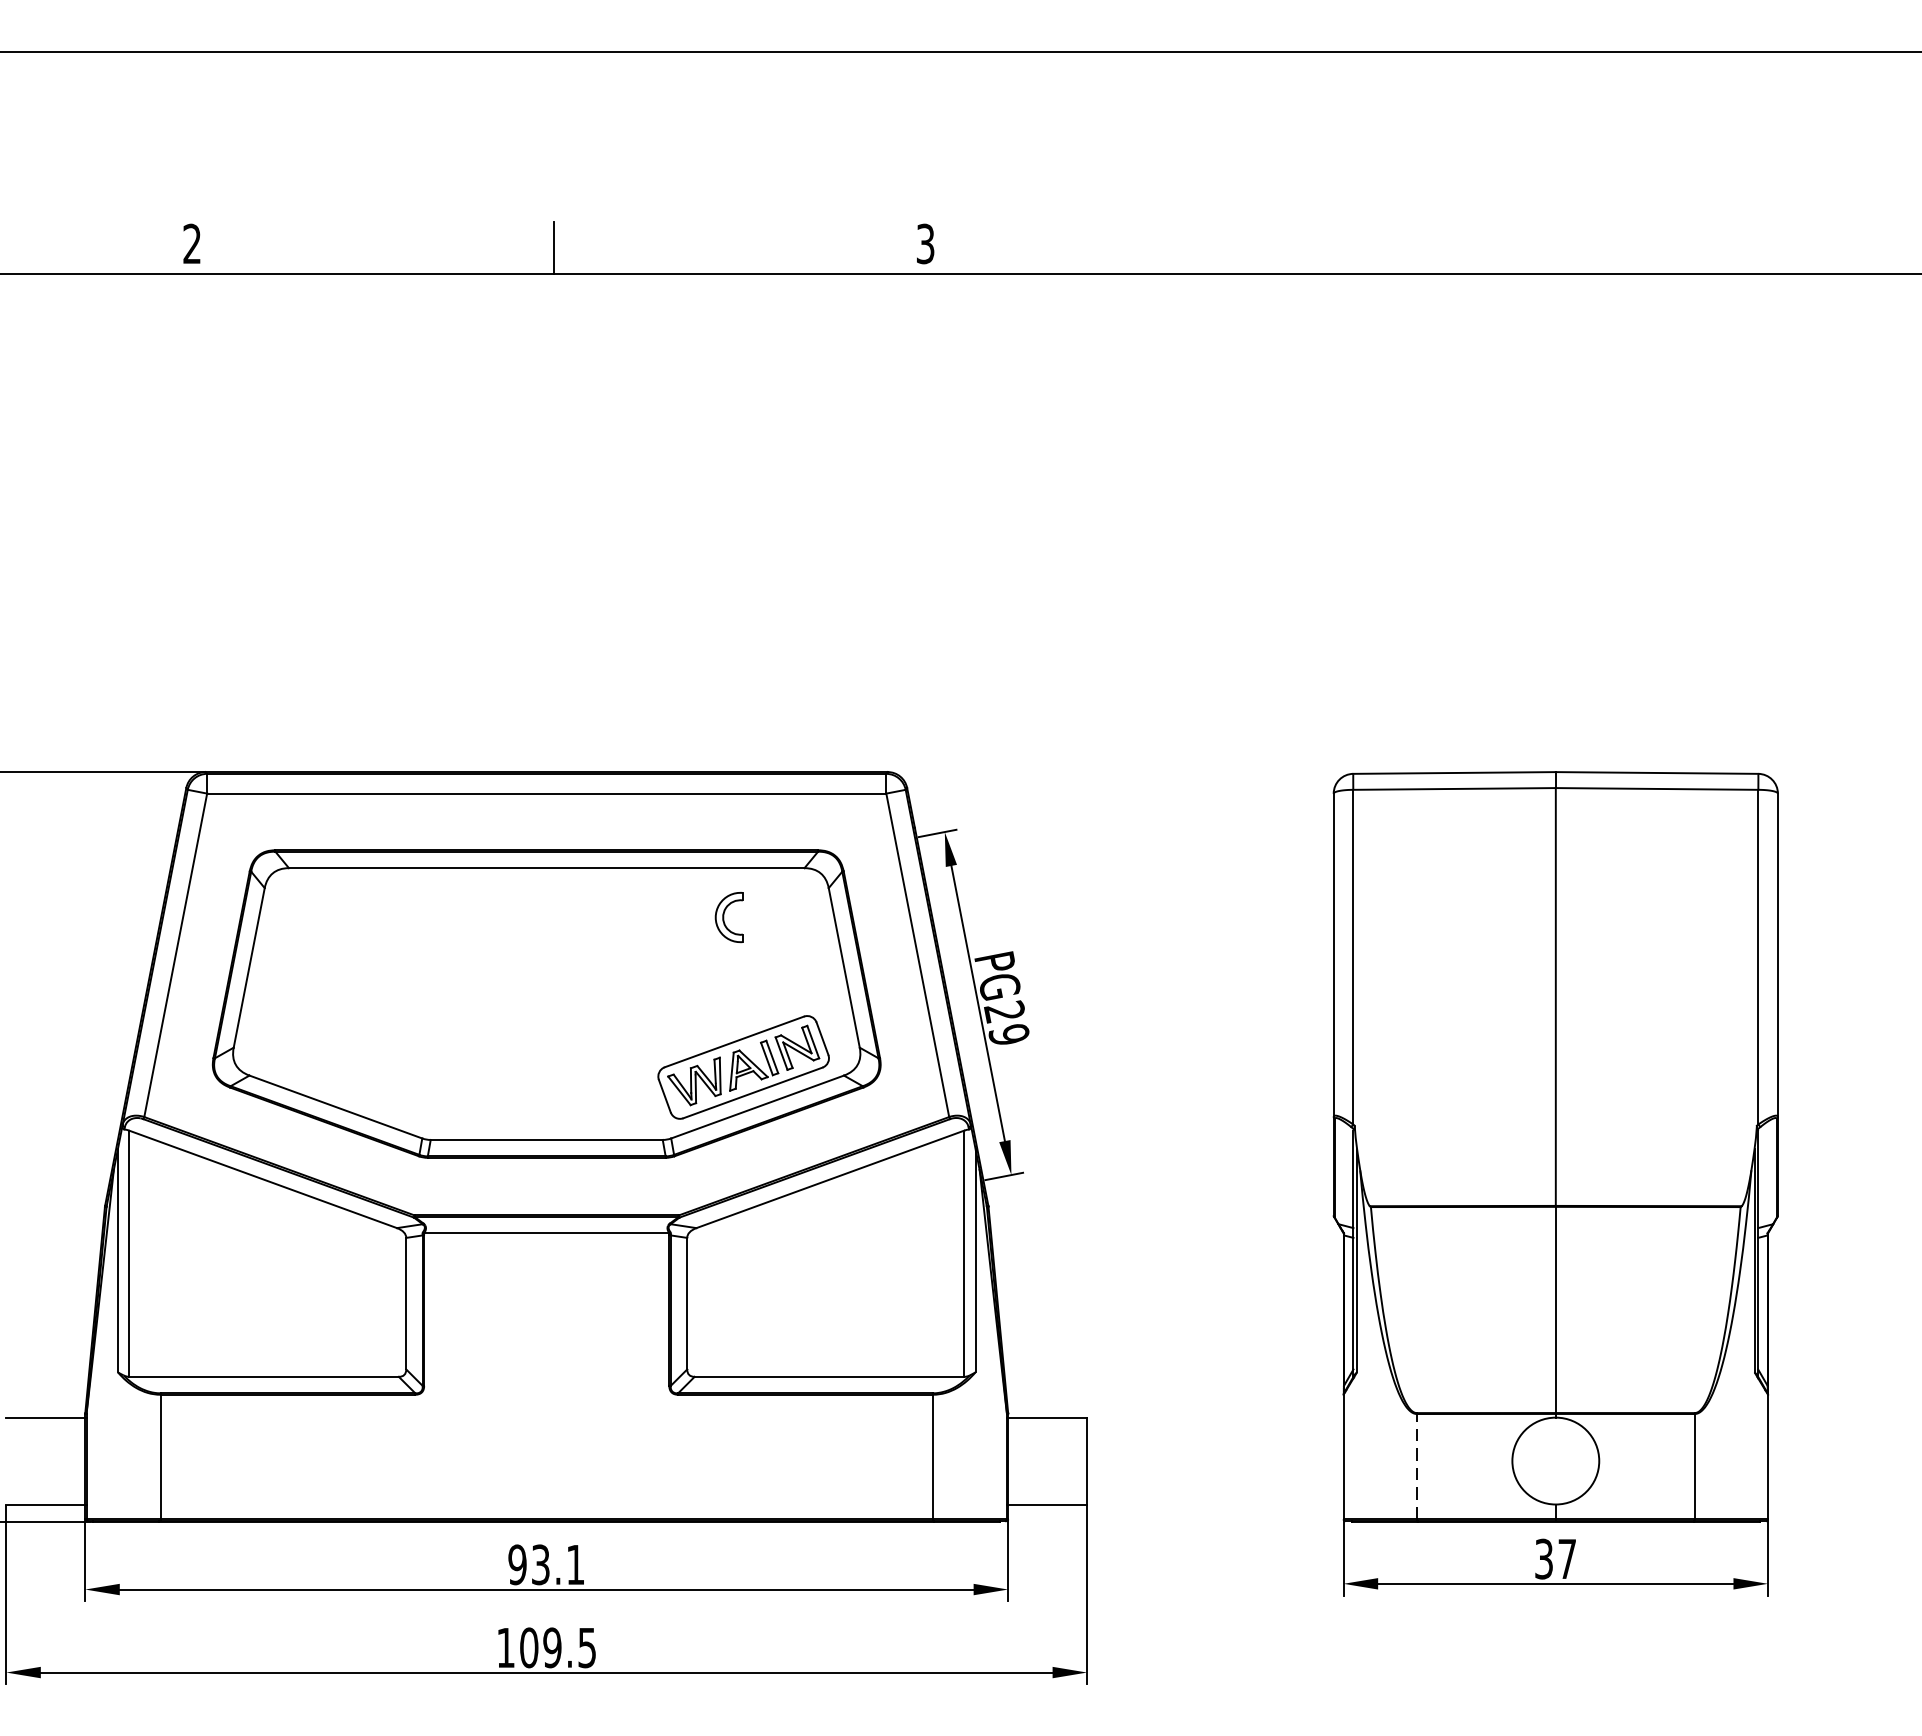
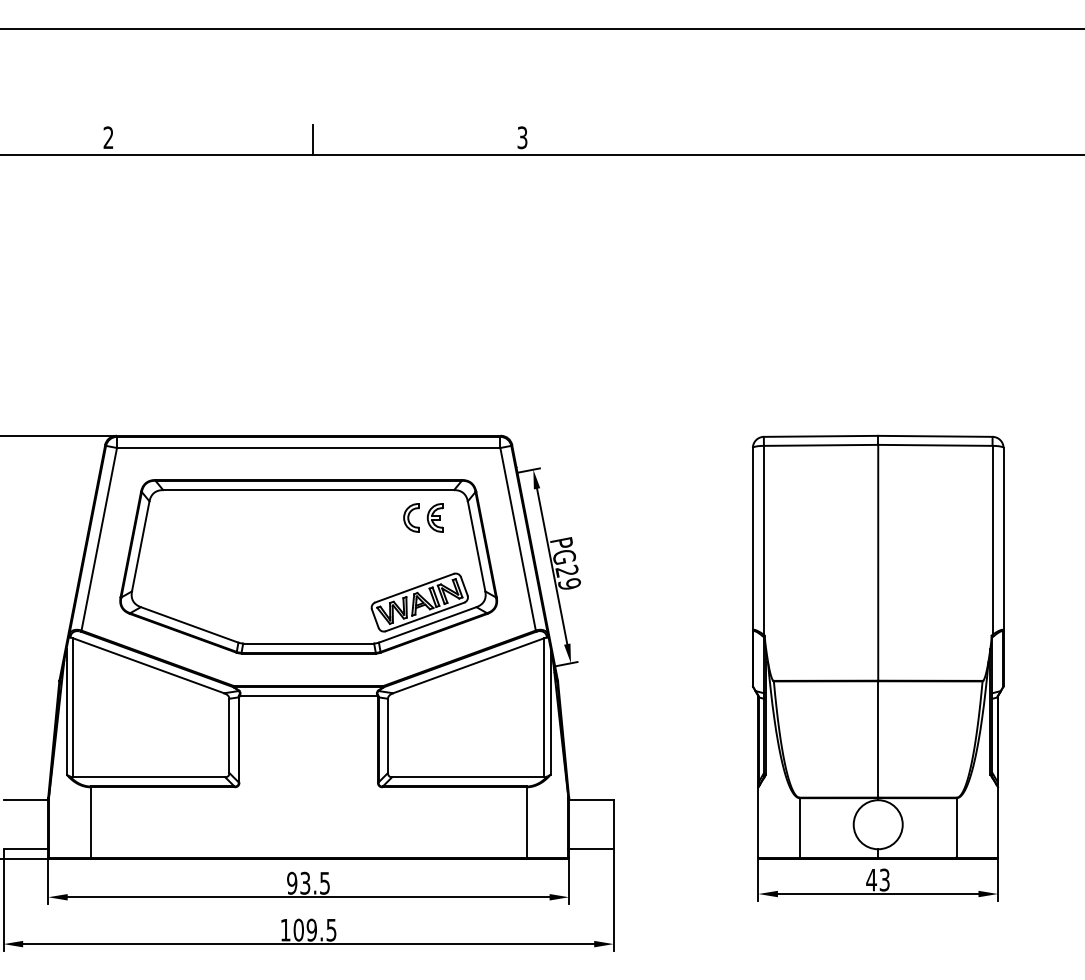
part: (769, 916) -> (434, 517), added
line: (1416, 1465) -> (799, 827), dashed -> solid
text: (1554, 1558) -> (877, 879), 37 -> 43
text: (574, 1565) -> (324, 883), 93.1 -> 93.5

